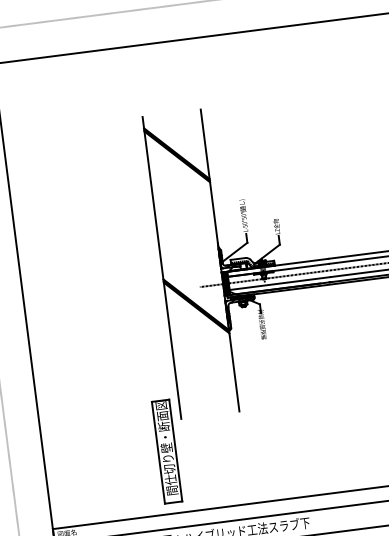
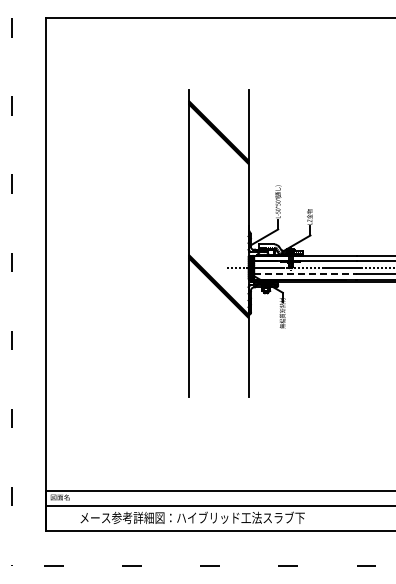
line: (279, 283) -> (305, 274), solid -> dashed
part: (166, 451) -> (170, 428), removed

